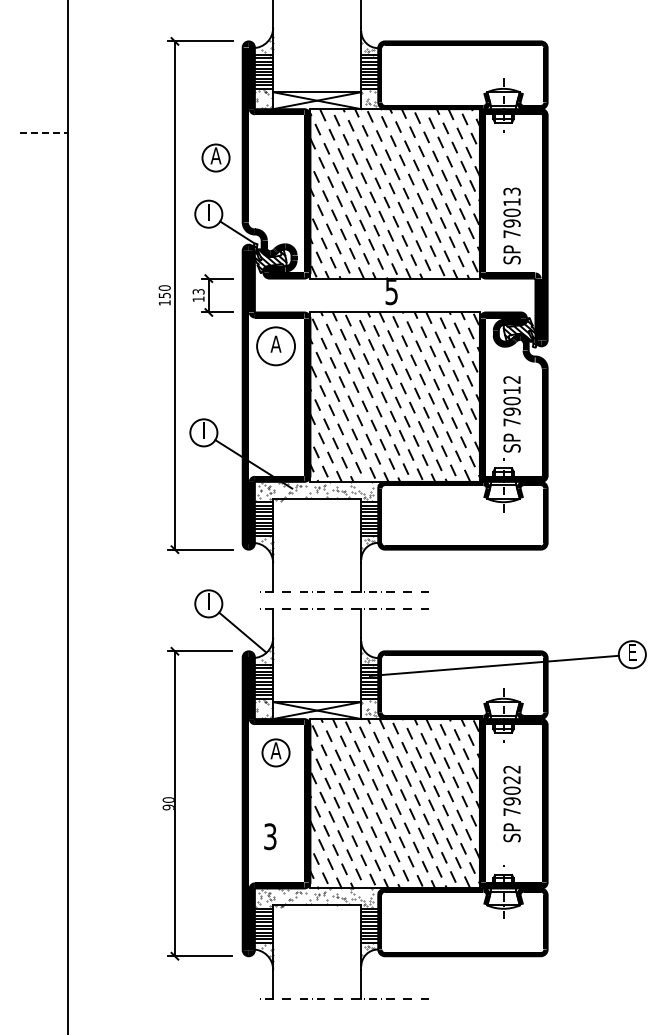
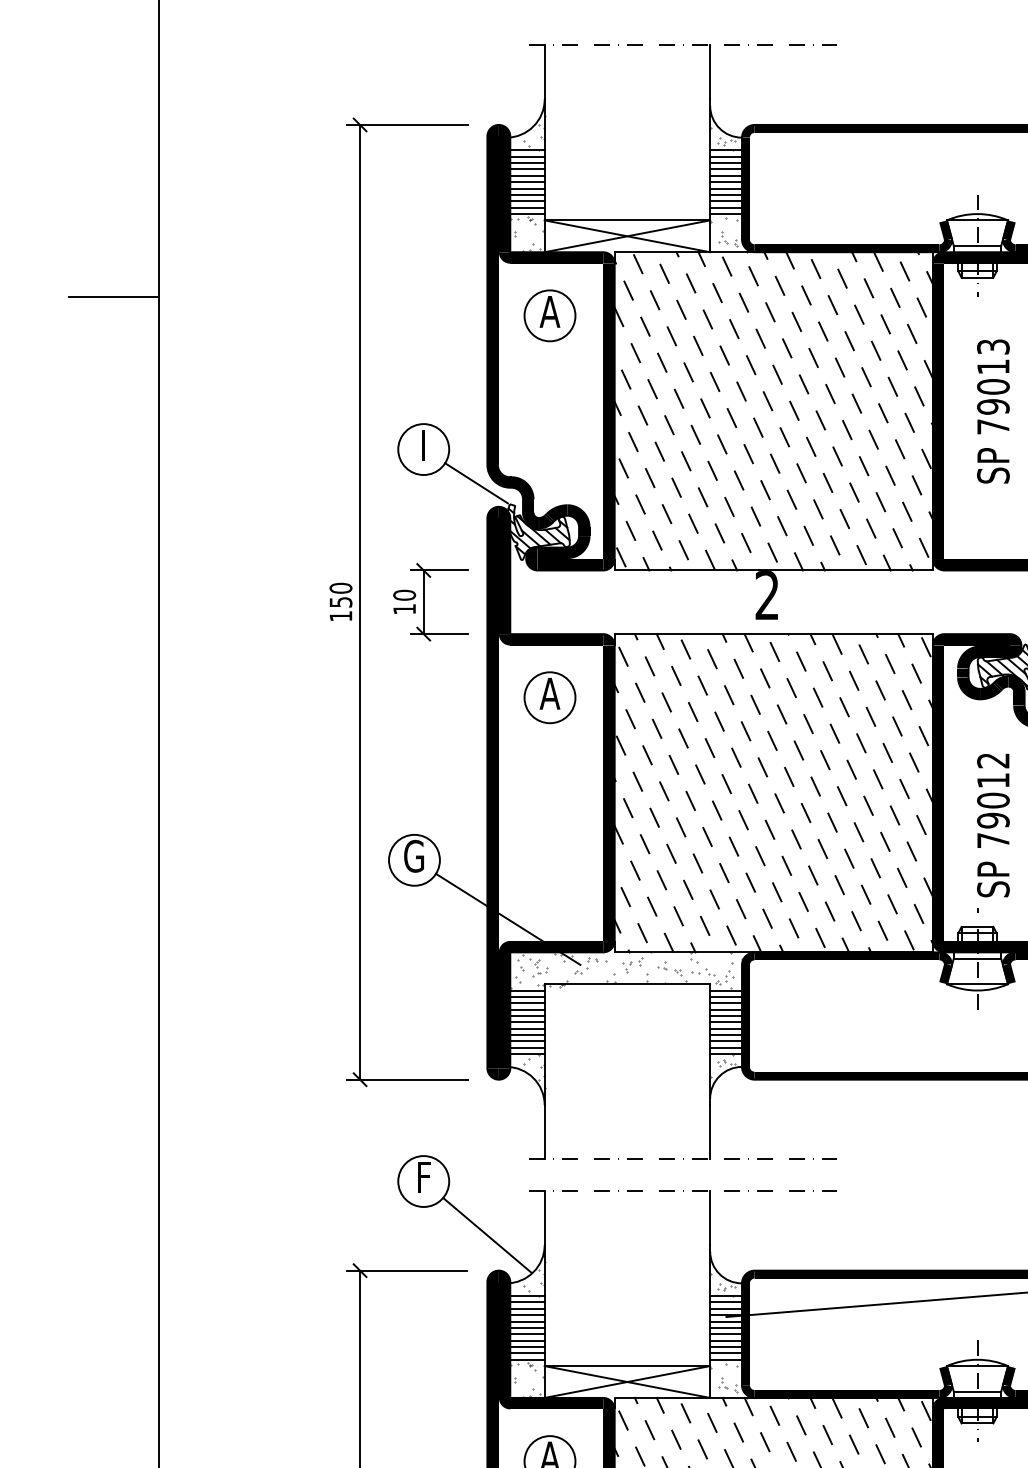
line: (44, 132) -> (115, 296), dashed -> solid
part: (215, 157) -> (548, 314), moved
text: (511, 225) -> (992, 410), moved
text: (198, 291) -> (404, 594), 13 -> 10
text: (391, 292) -> (766, 596), 5 -> 2
circle: (275, 345) -> (548, 696), size x0.71
text: (203, 430) -> (413, 855), I -> G
text: (209, 601) -> (425, 1177), I -> F

